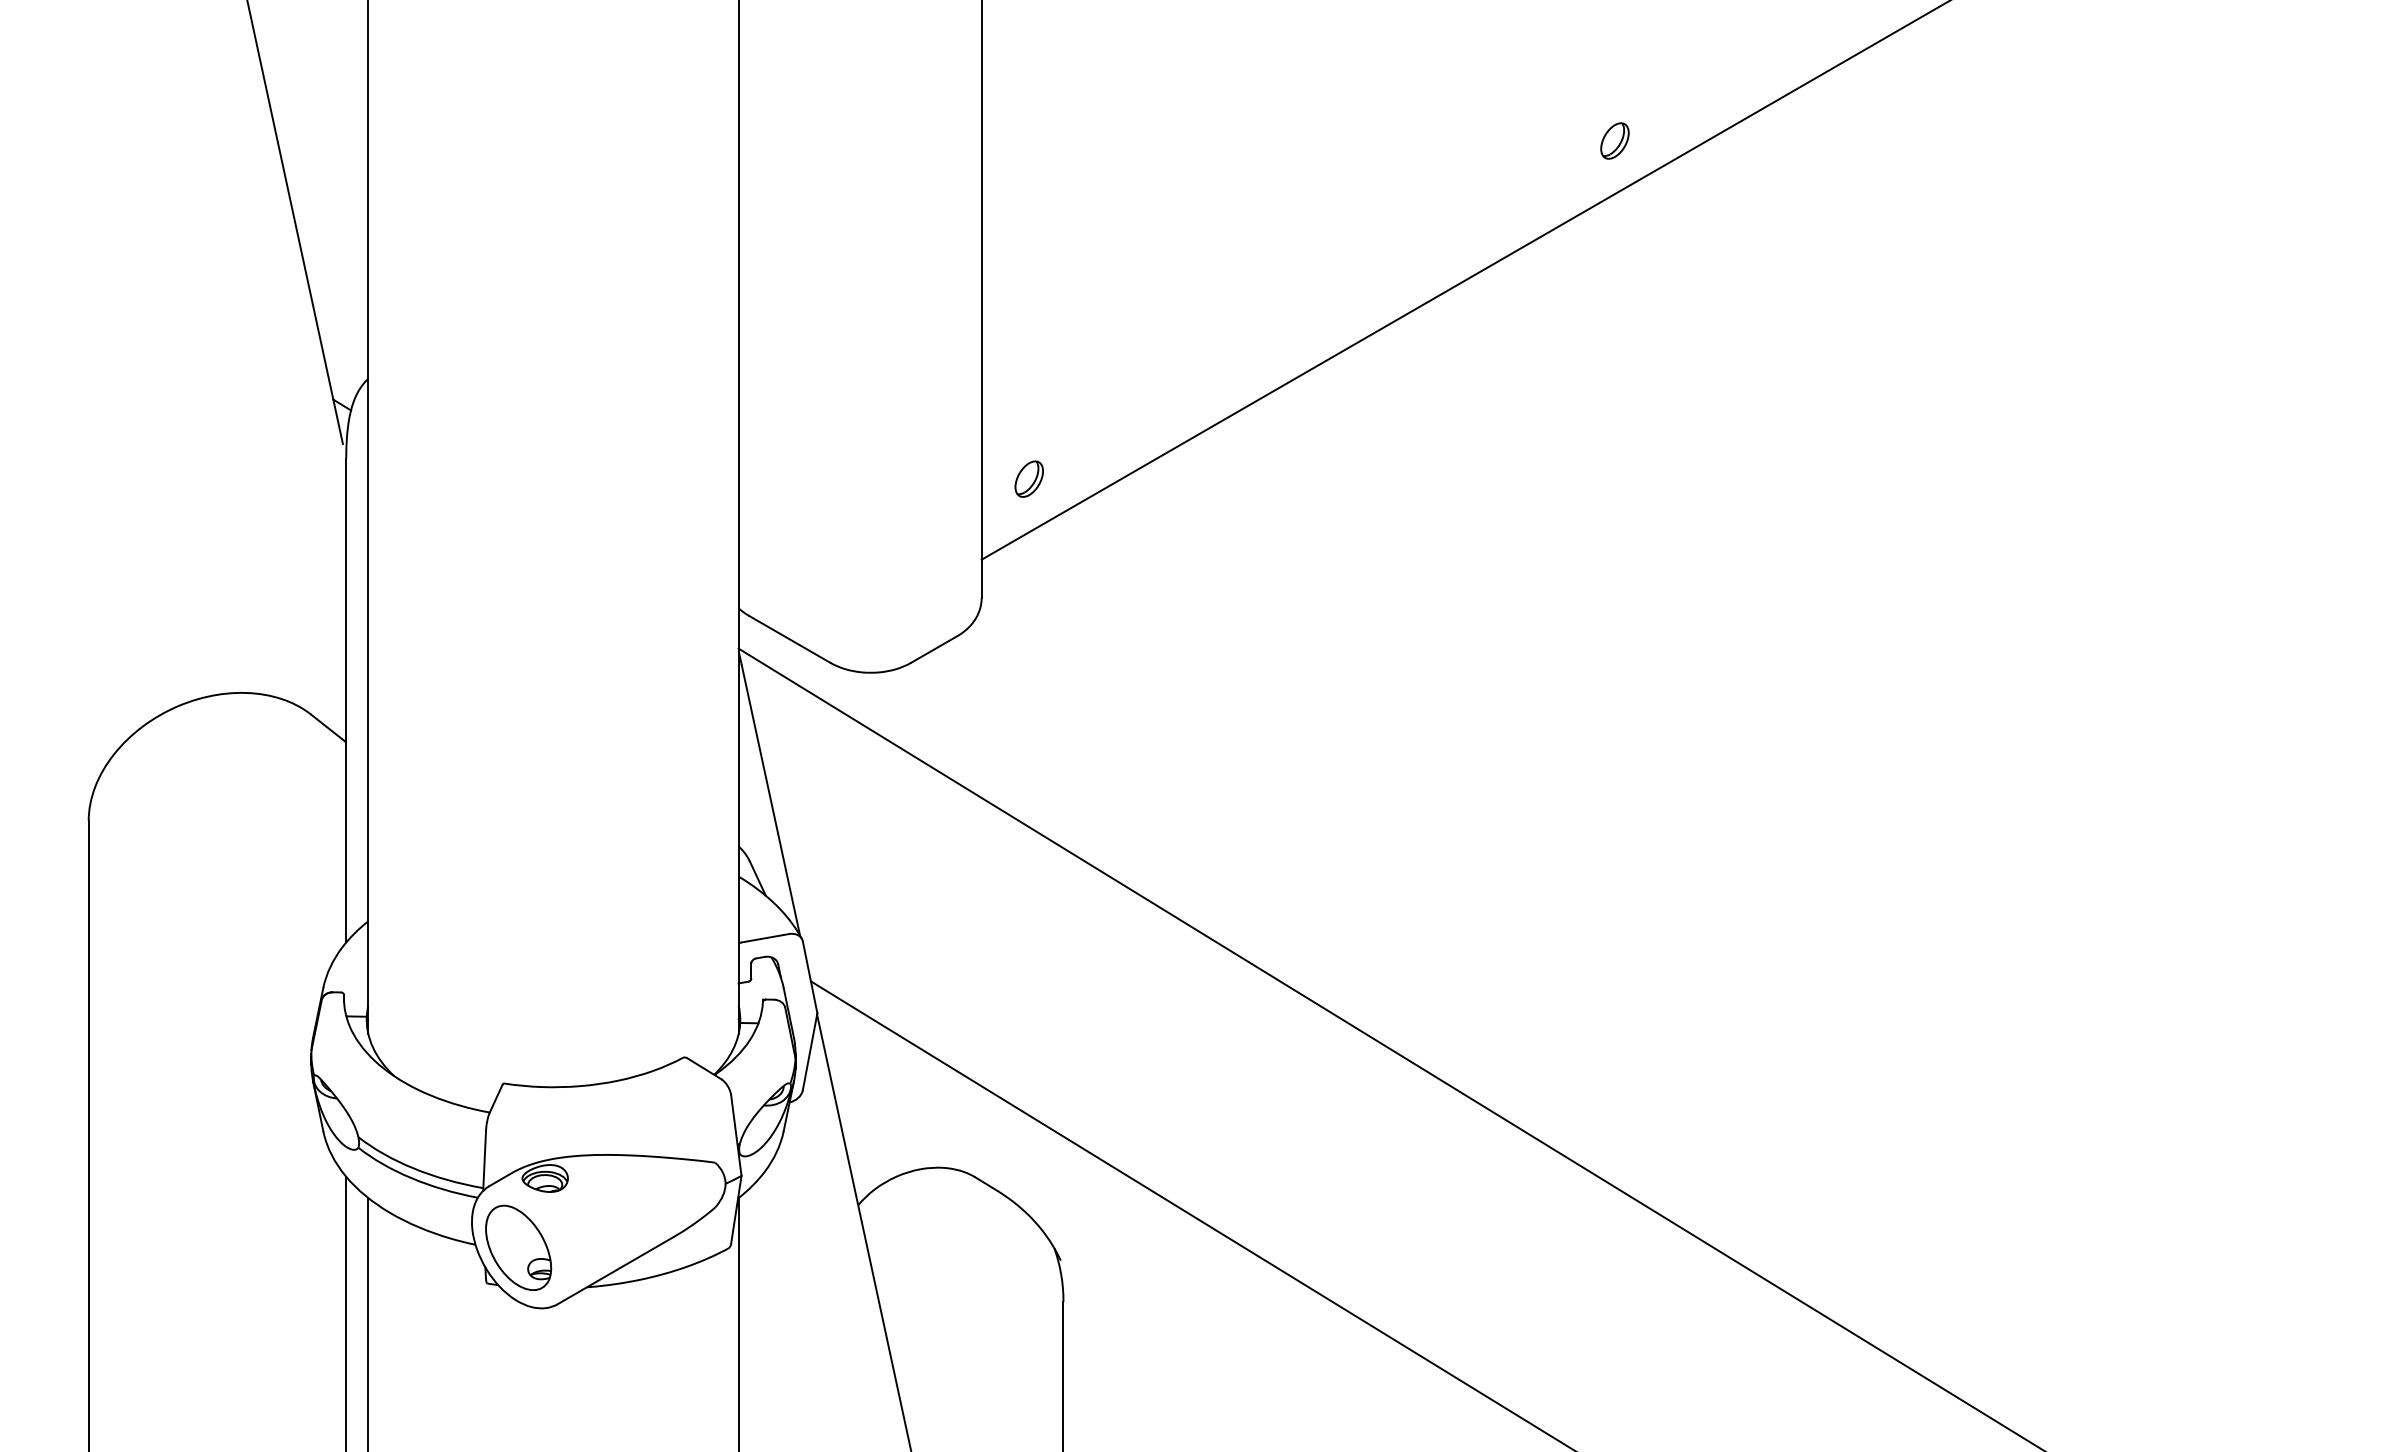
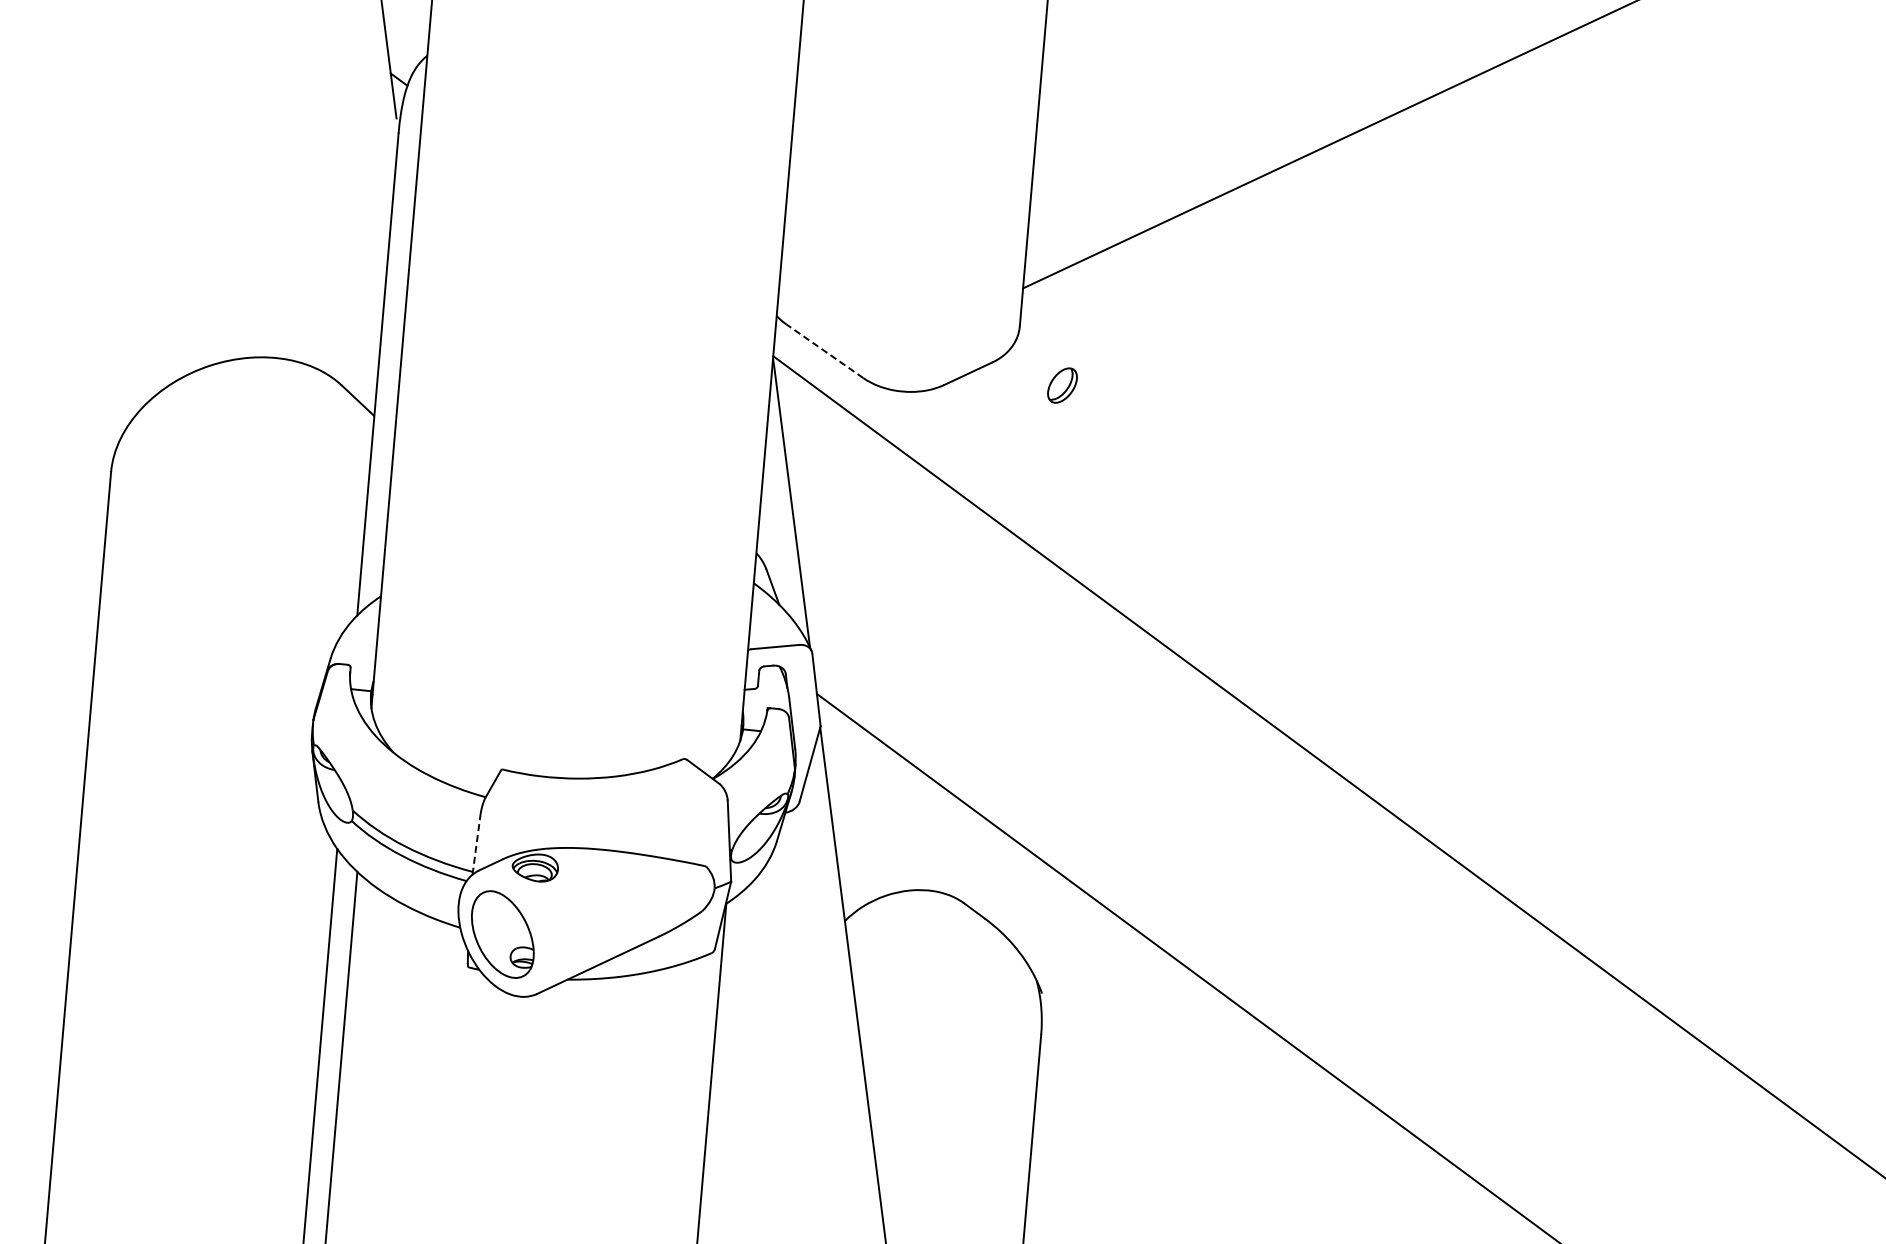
part: (1028, 478) -> (1061, 384), moved
line: (789, 639) -> (824, 351), solid -> dashed
line: (484, 1160) -> (476, 844), solid -> dashed

